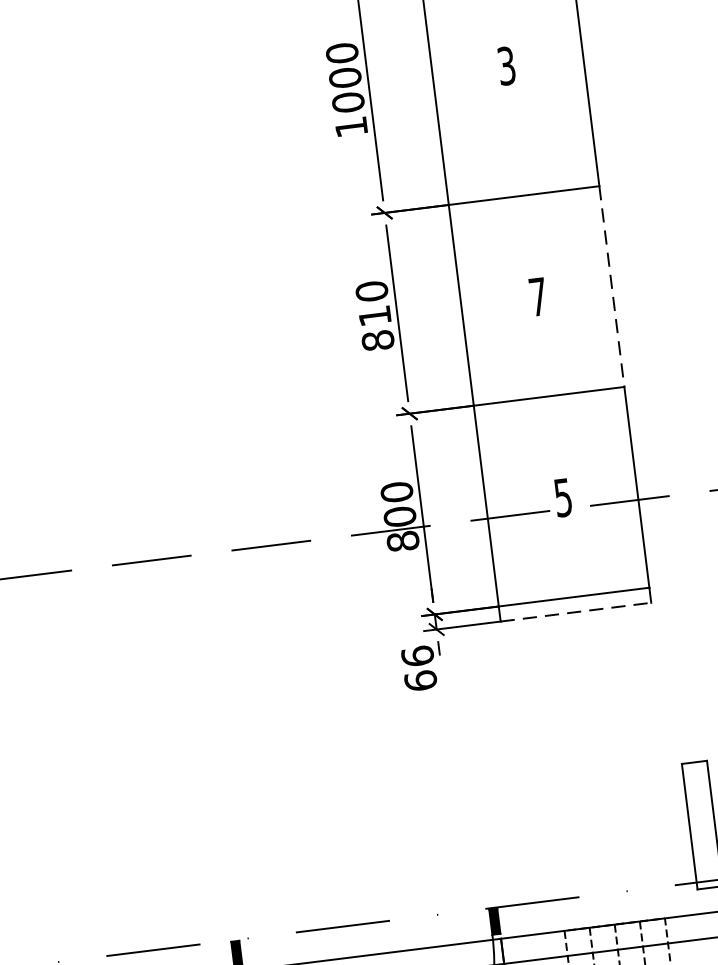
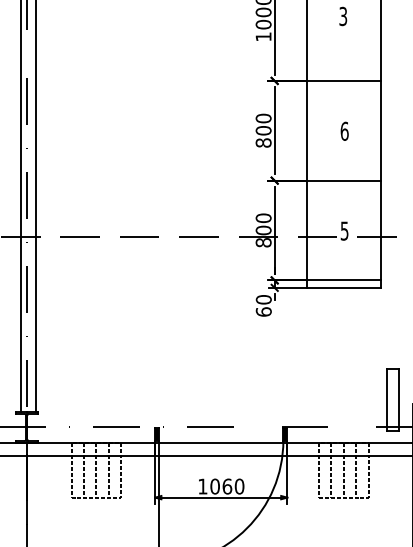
line: (612, 285) -> (381, 130), dashed -> solid
text: (537, 295) -> (344, 130), 7 -> 6
text: (374, 315) -> (263, 130), 810 -> 800
line: (577, 611) -> (344, 287), dashed -> solid
text: (417, 655) -> (263, 299), 66 -> 60

